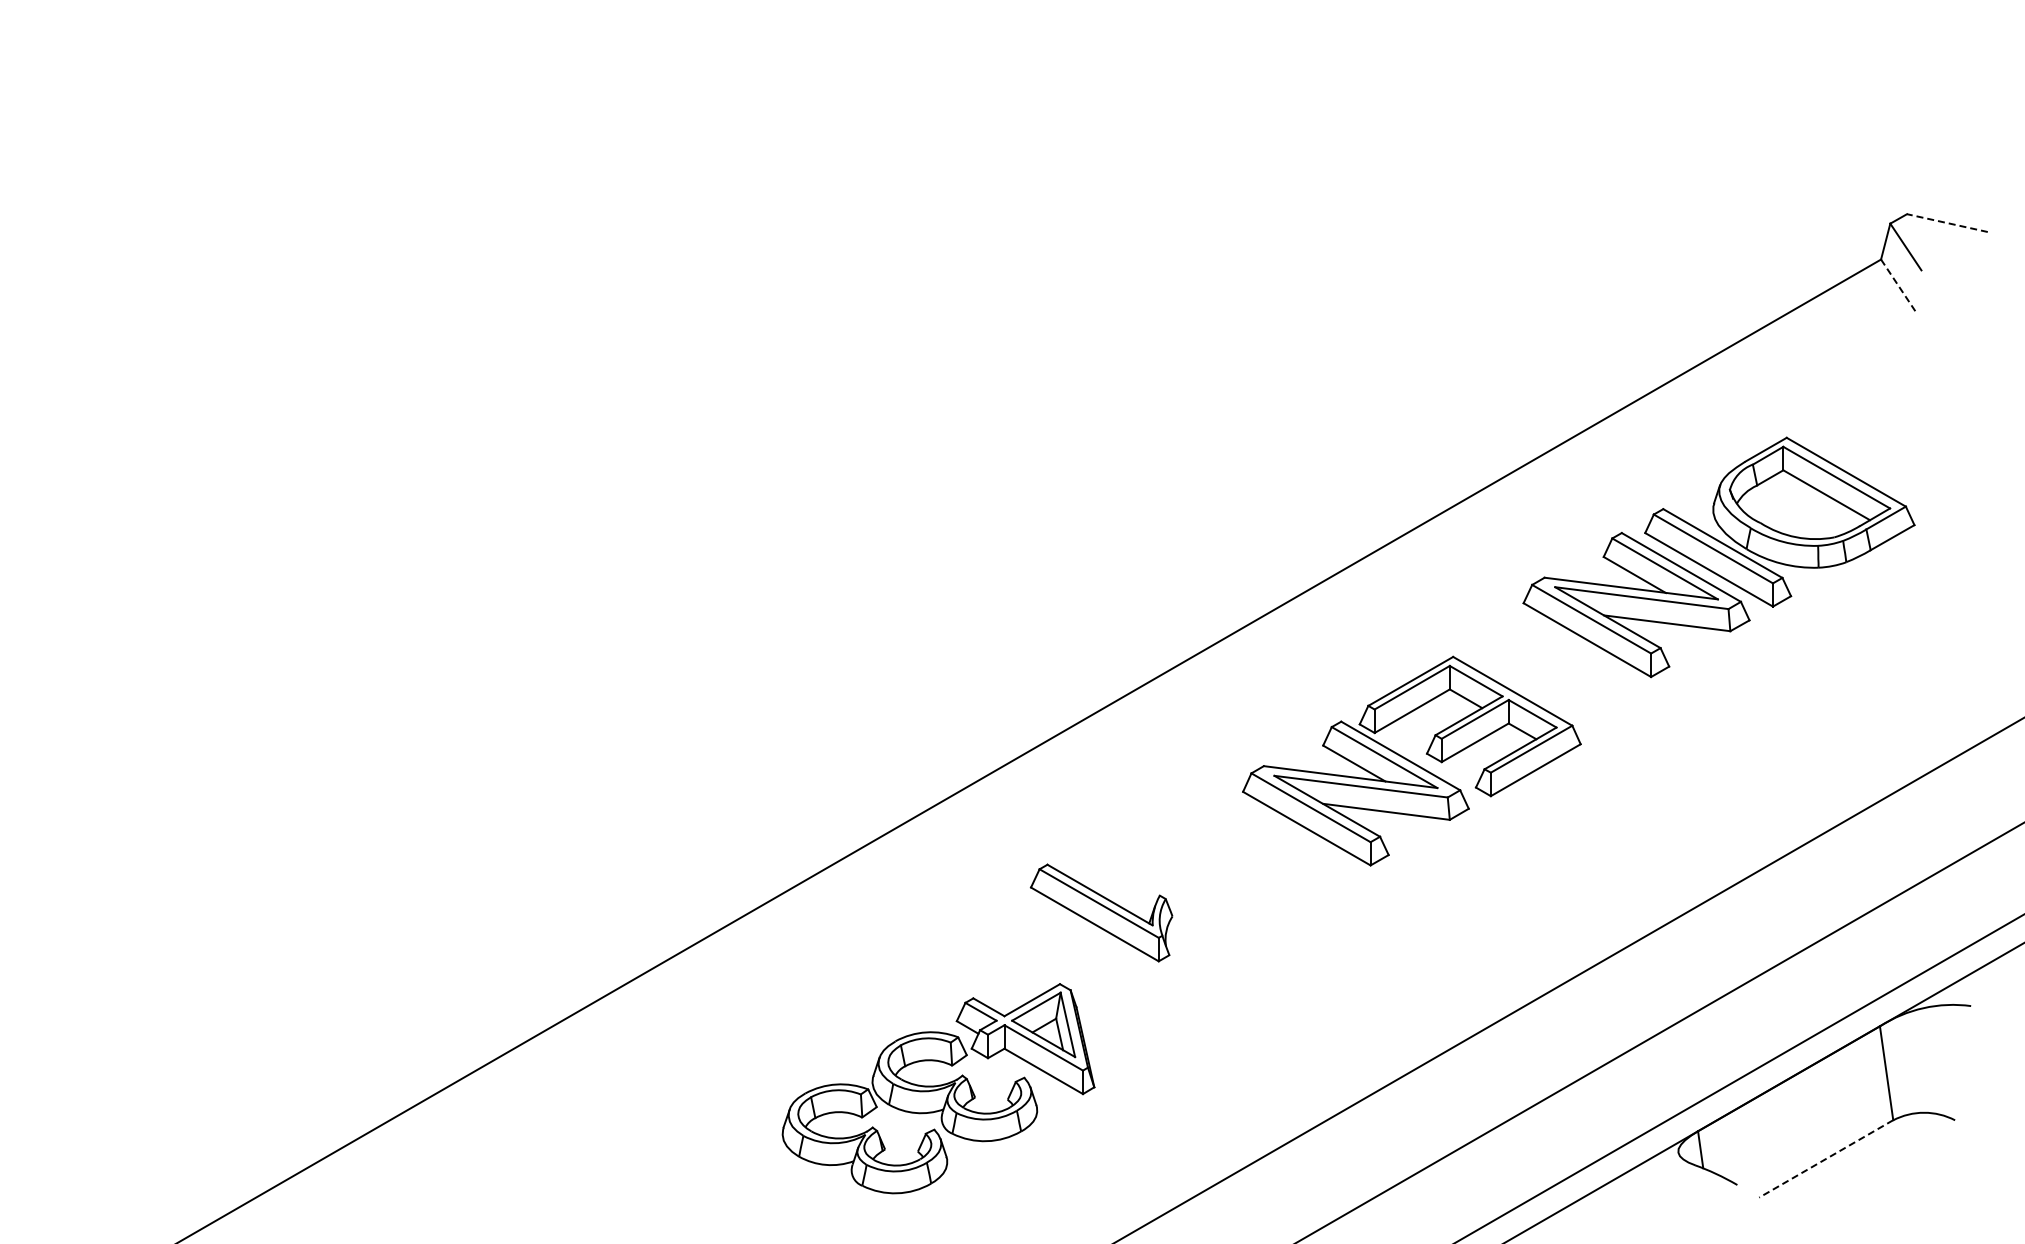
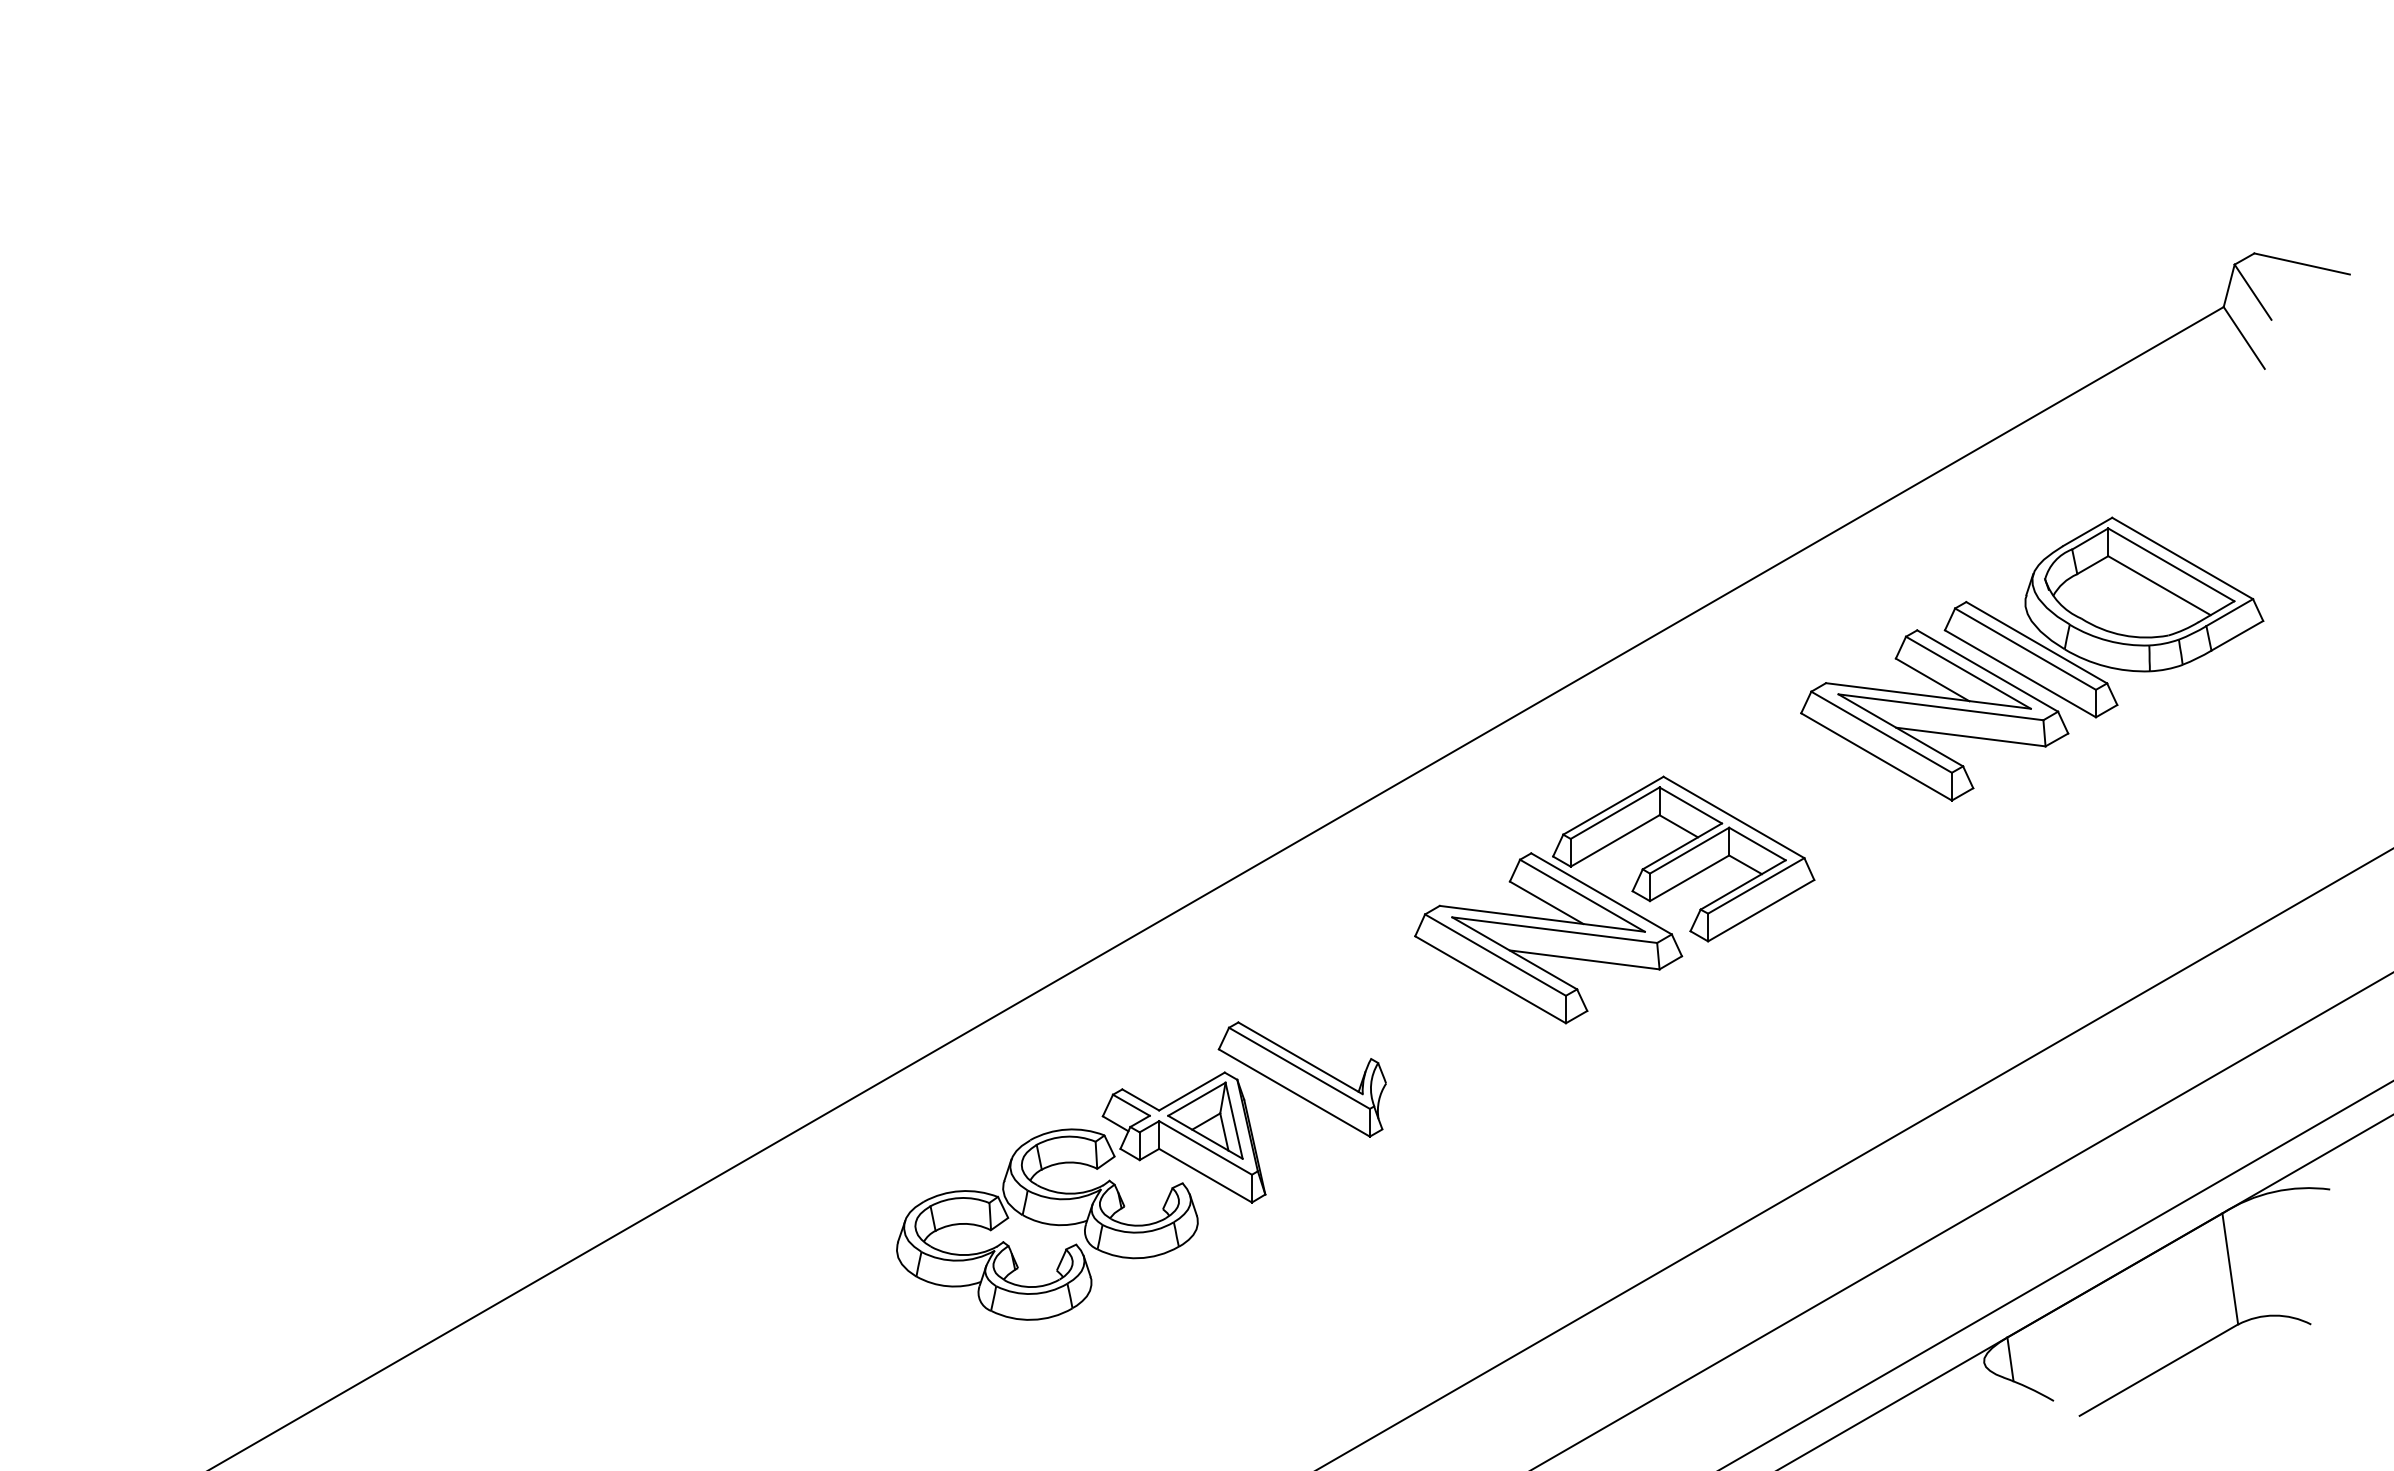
line: (1946, 223) -> (2301, 264), dashed -> solid
line: (1898, 286) -> (2244, 338), dashed -> solid
part: (1411, 760) -> (1614, 899), moved
part: (938, 1088) -> (1081, 1195), moved
line: (1825, 1159) -> (2158, 1370), dashed -> solid

